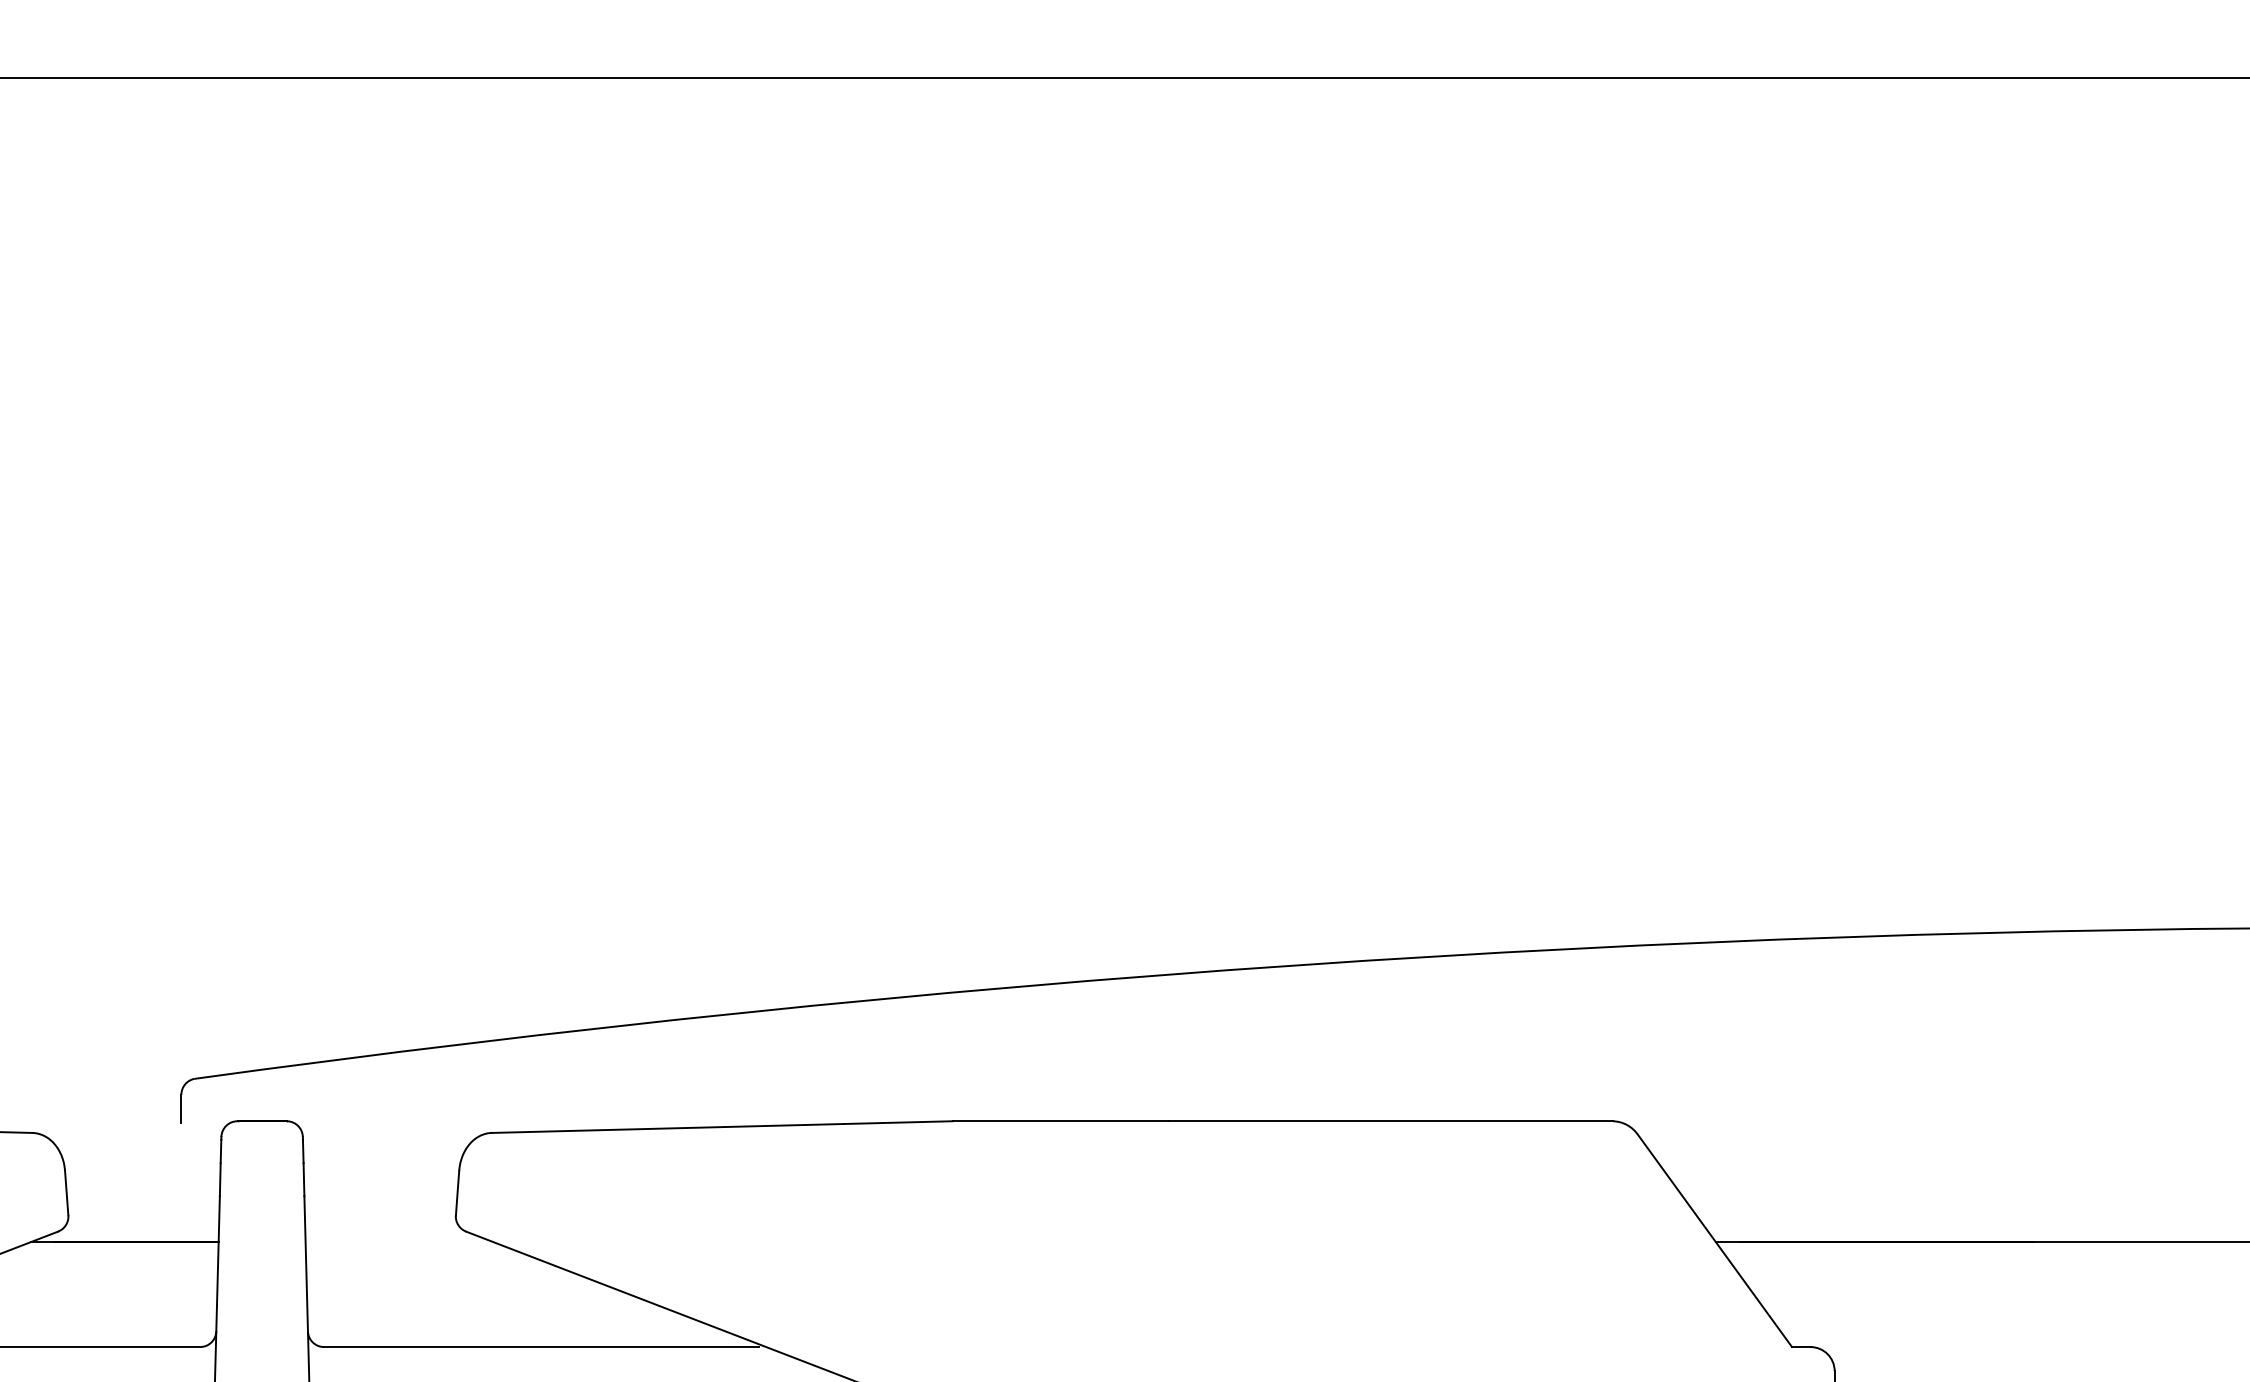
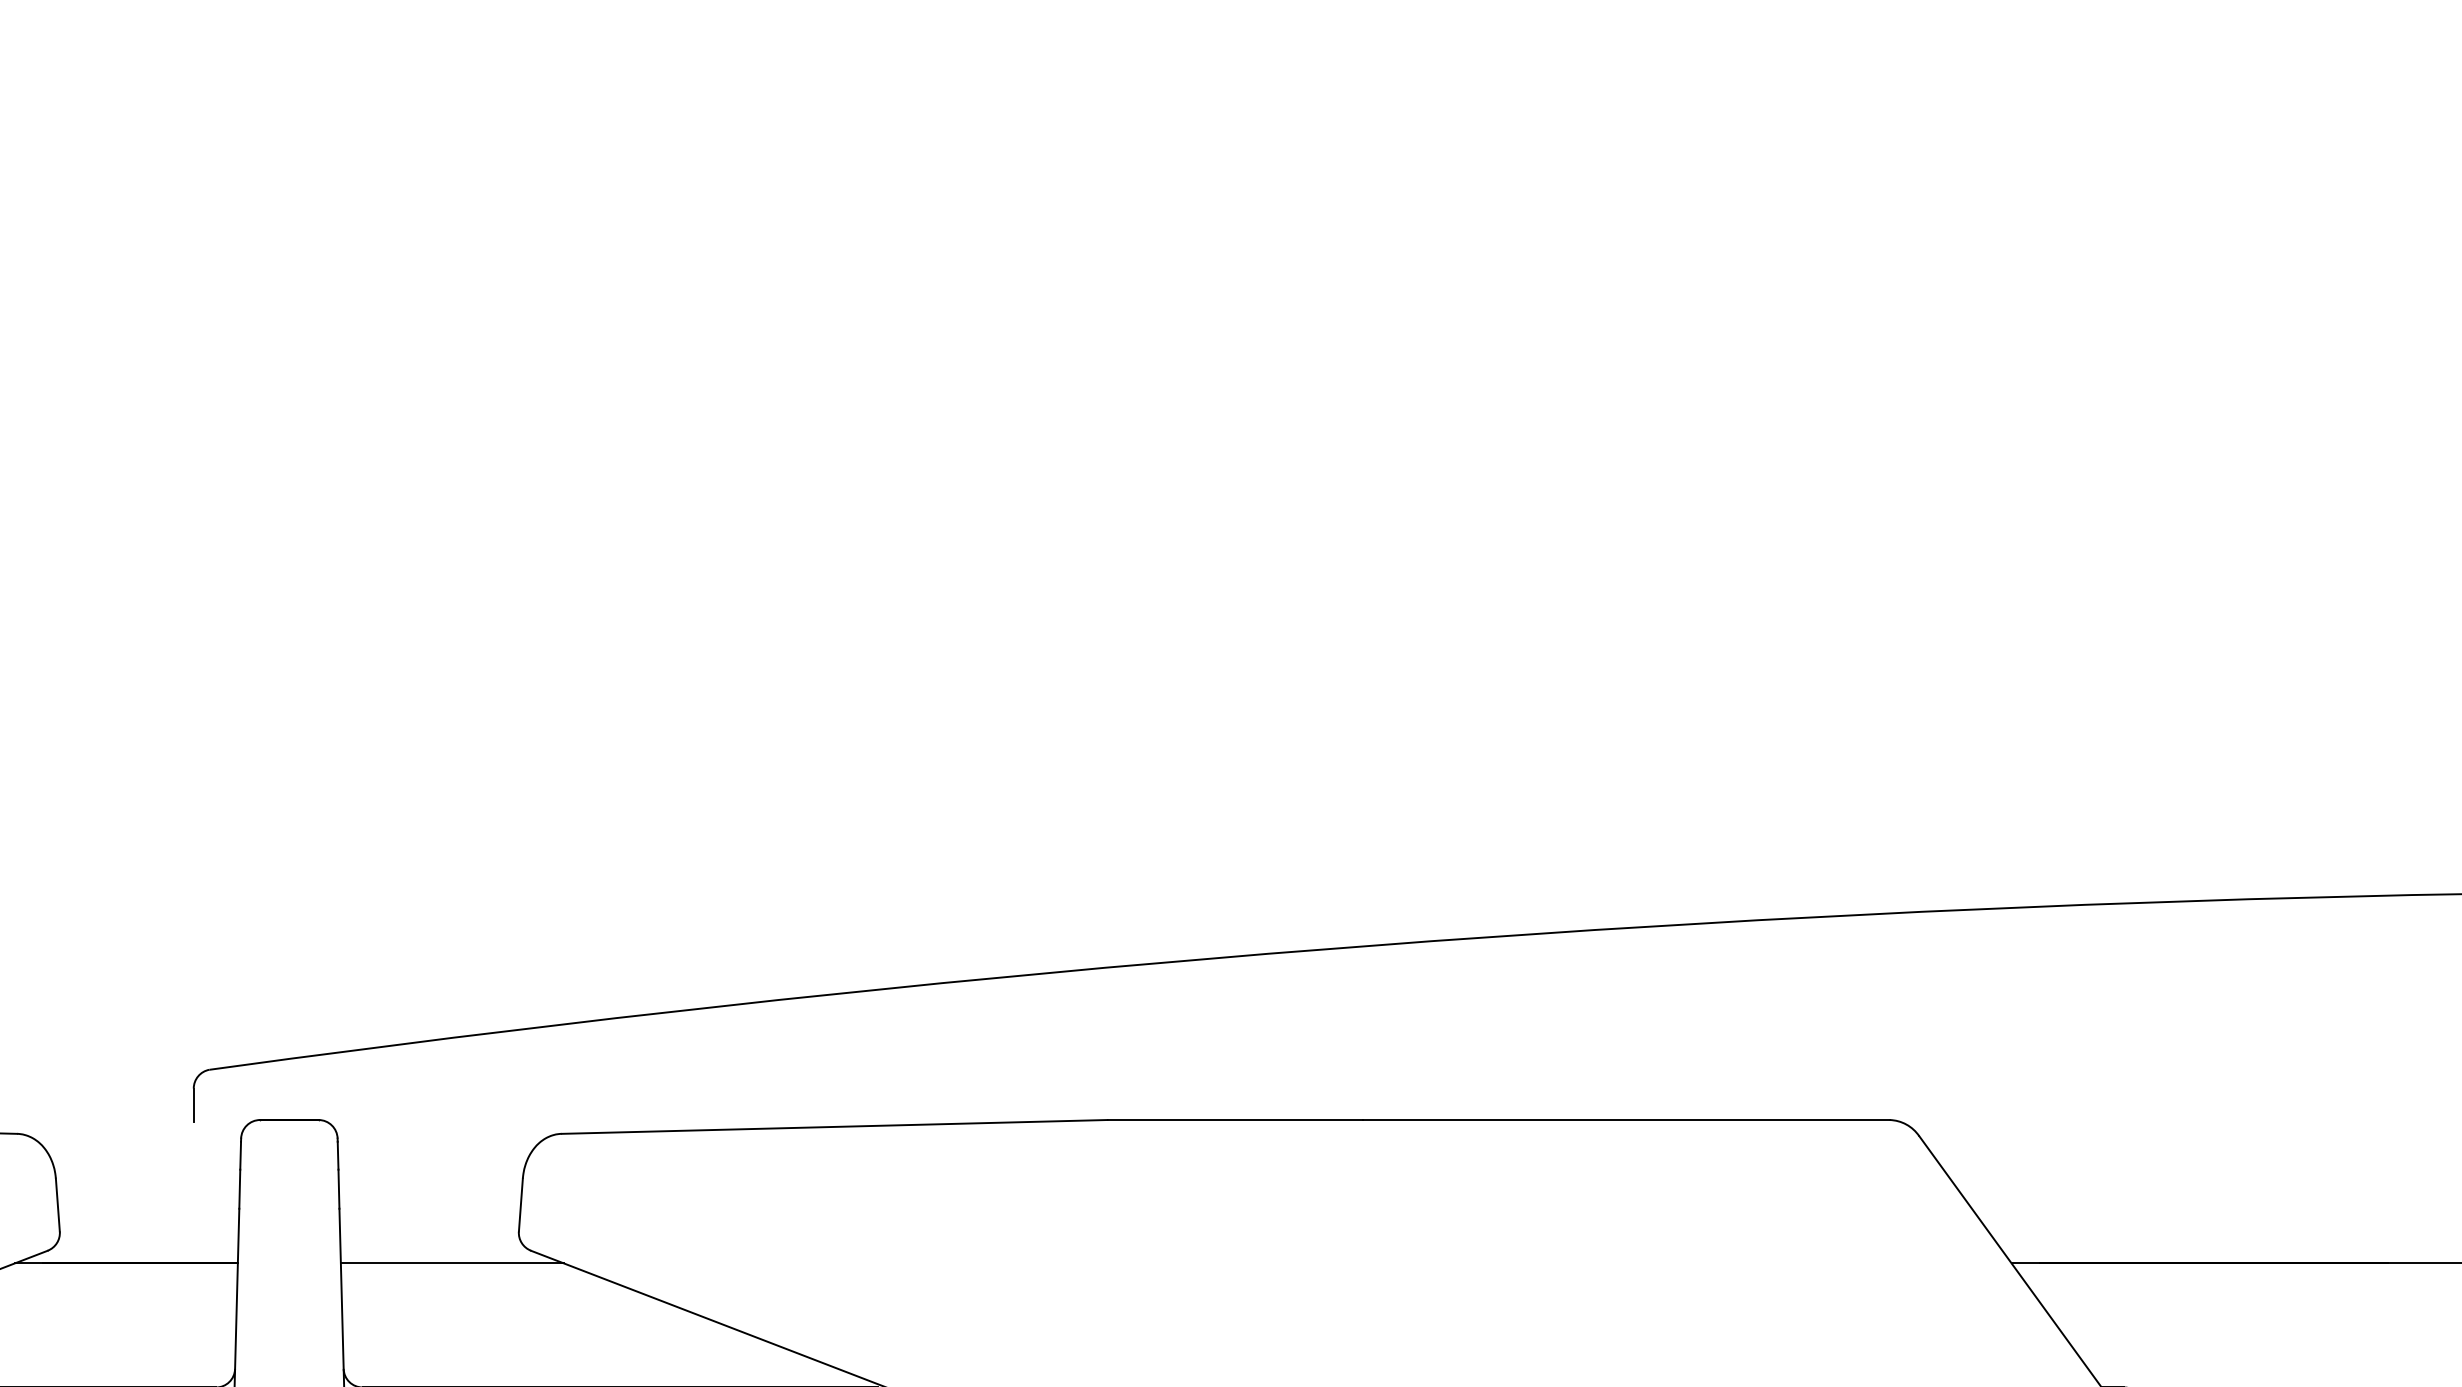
line: (399, 1242) -> (452, 1263), added

